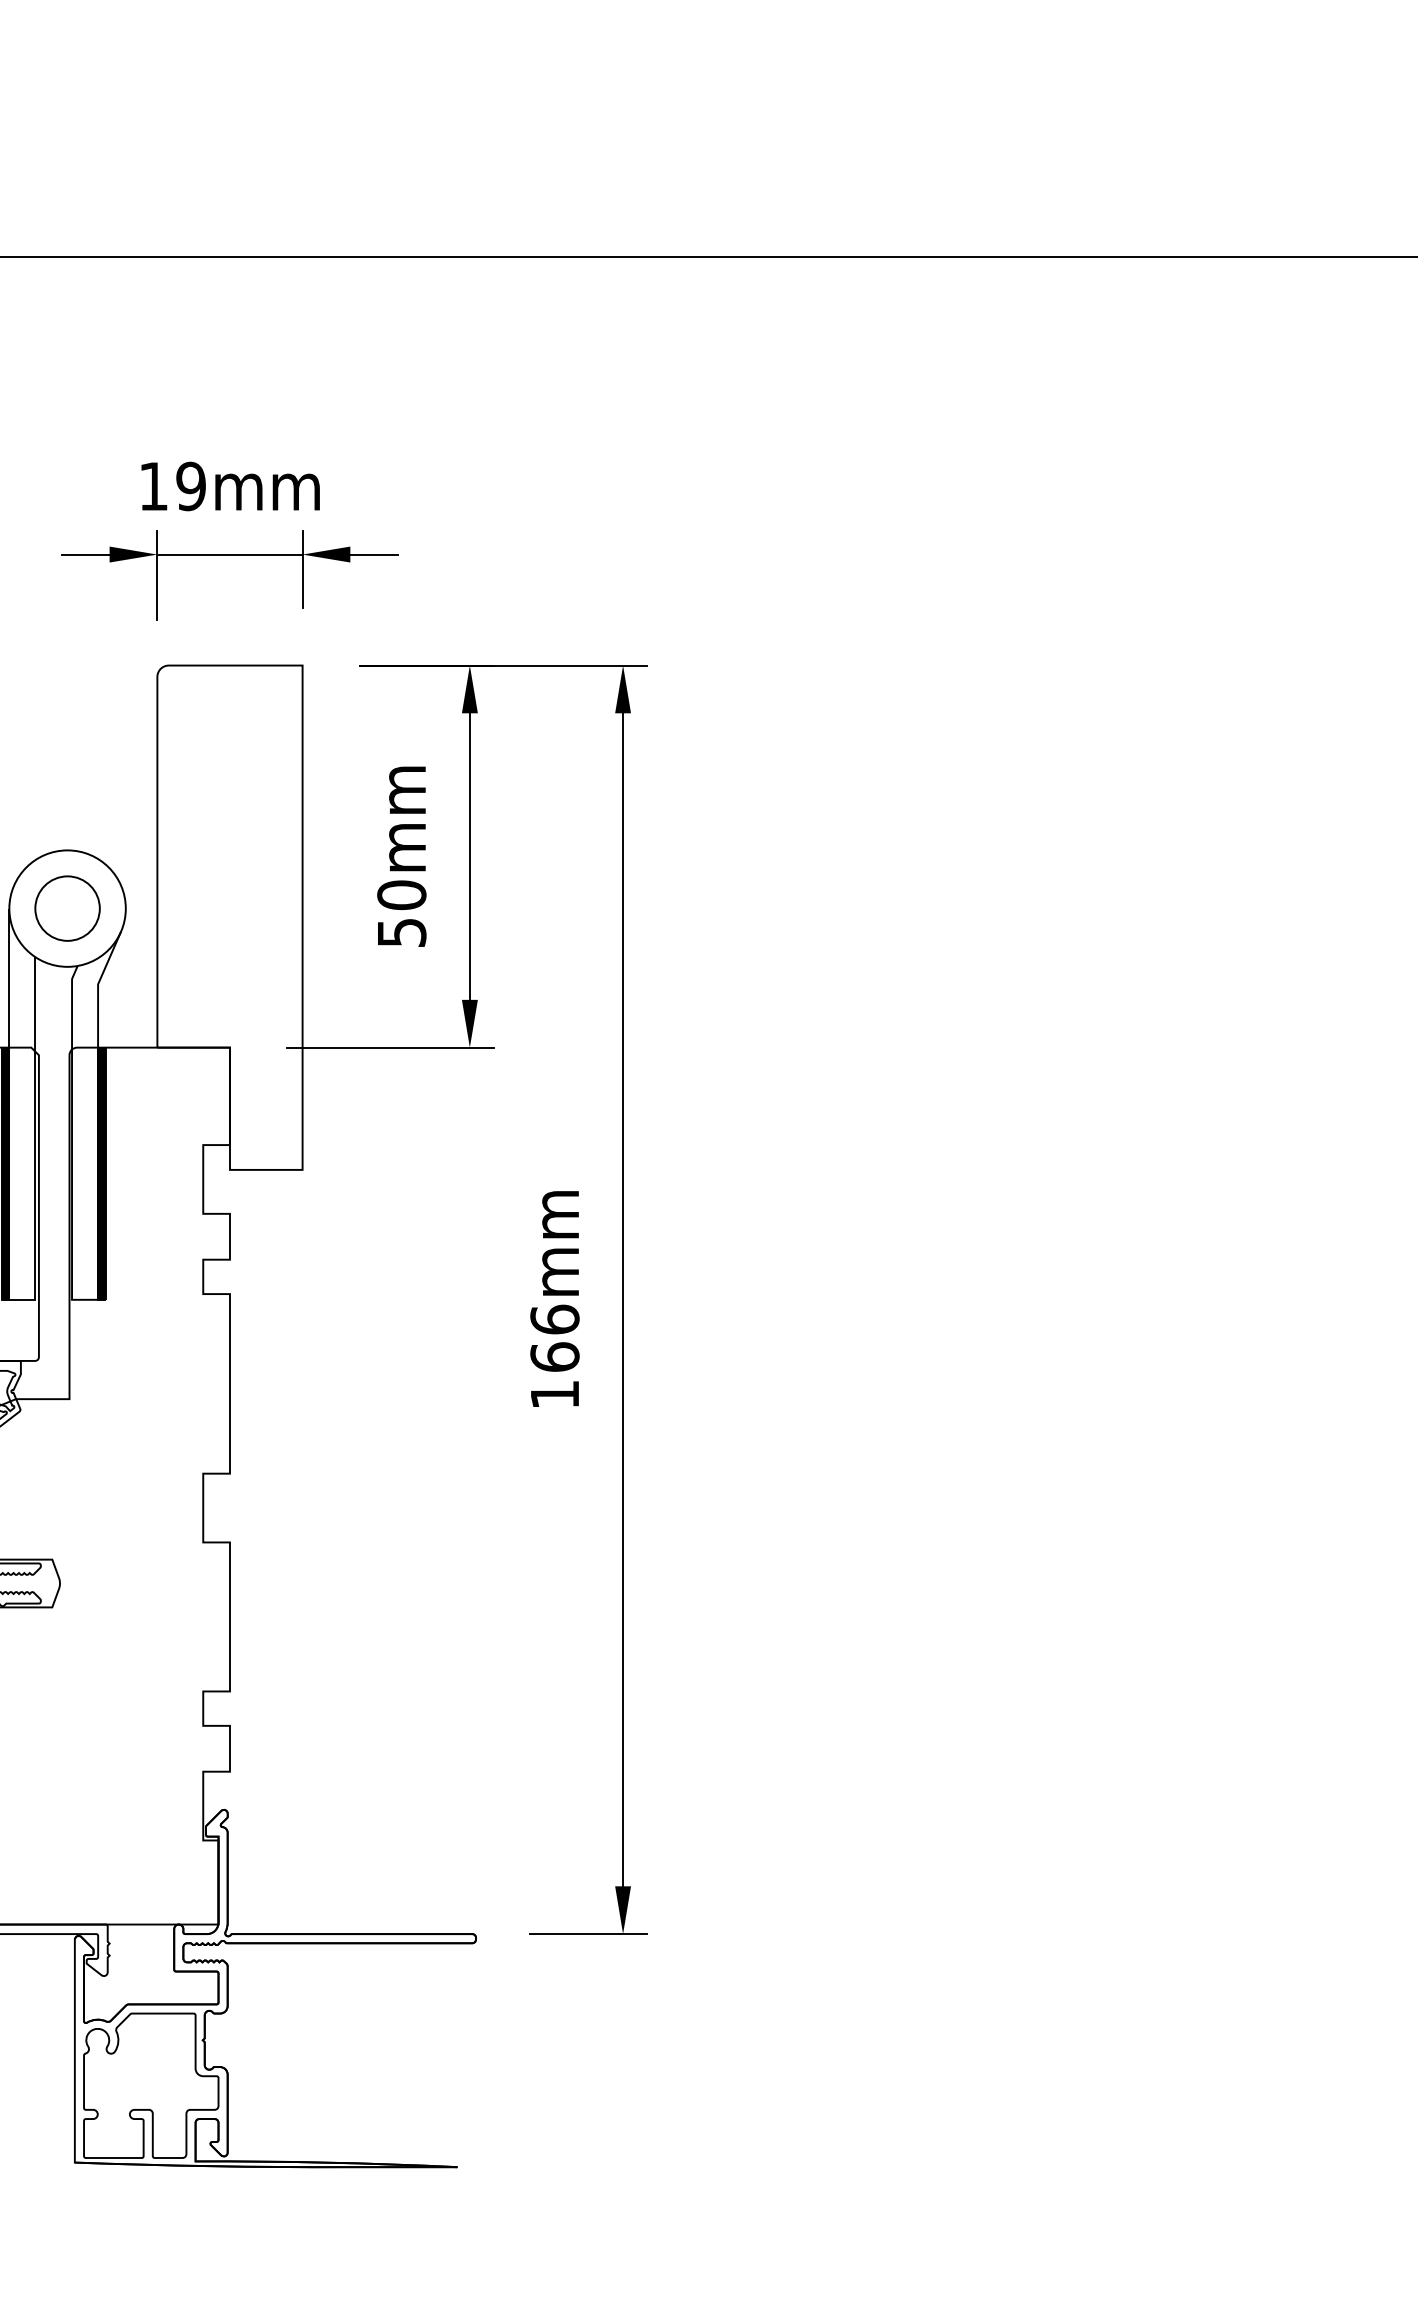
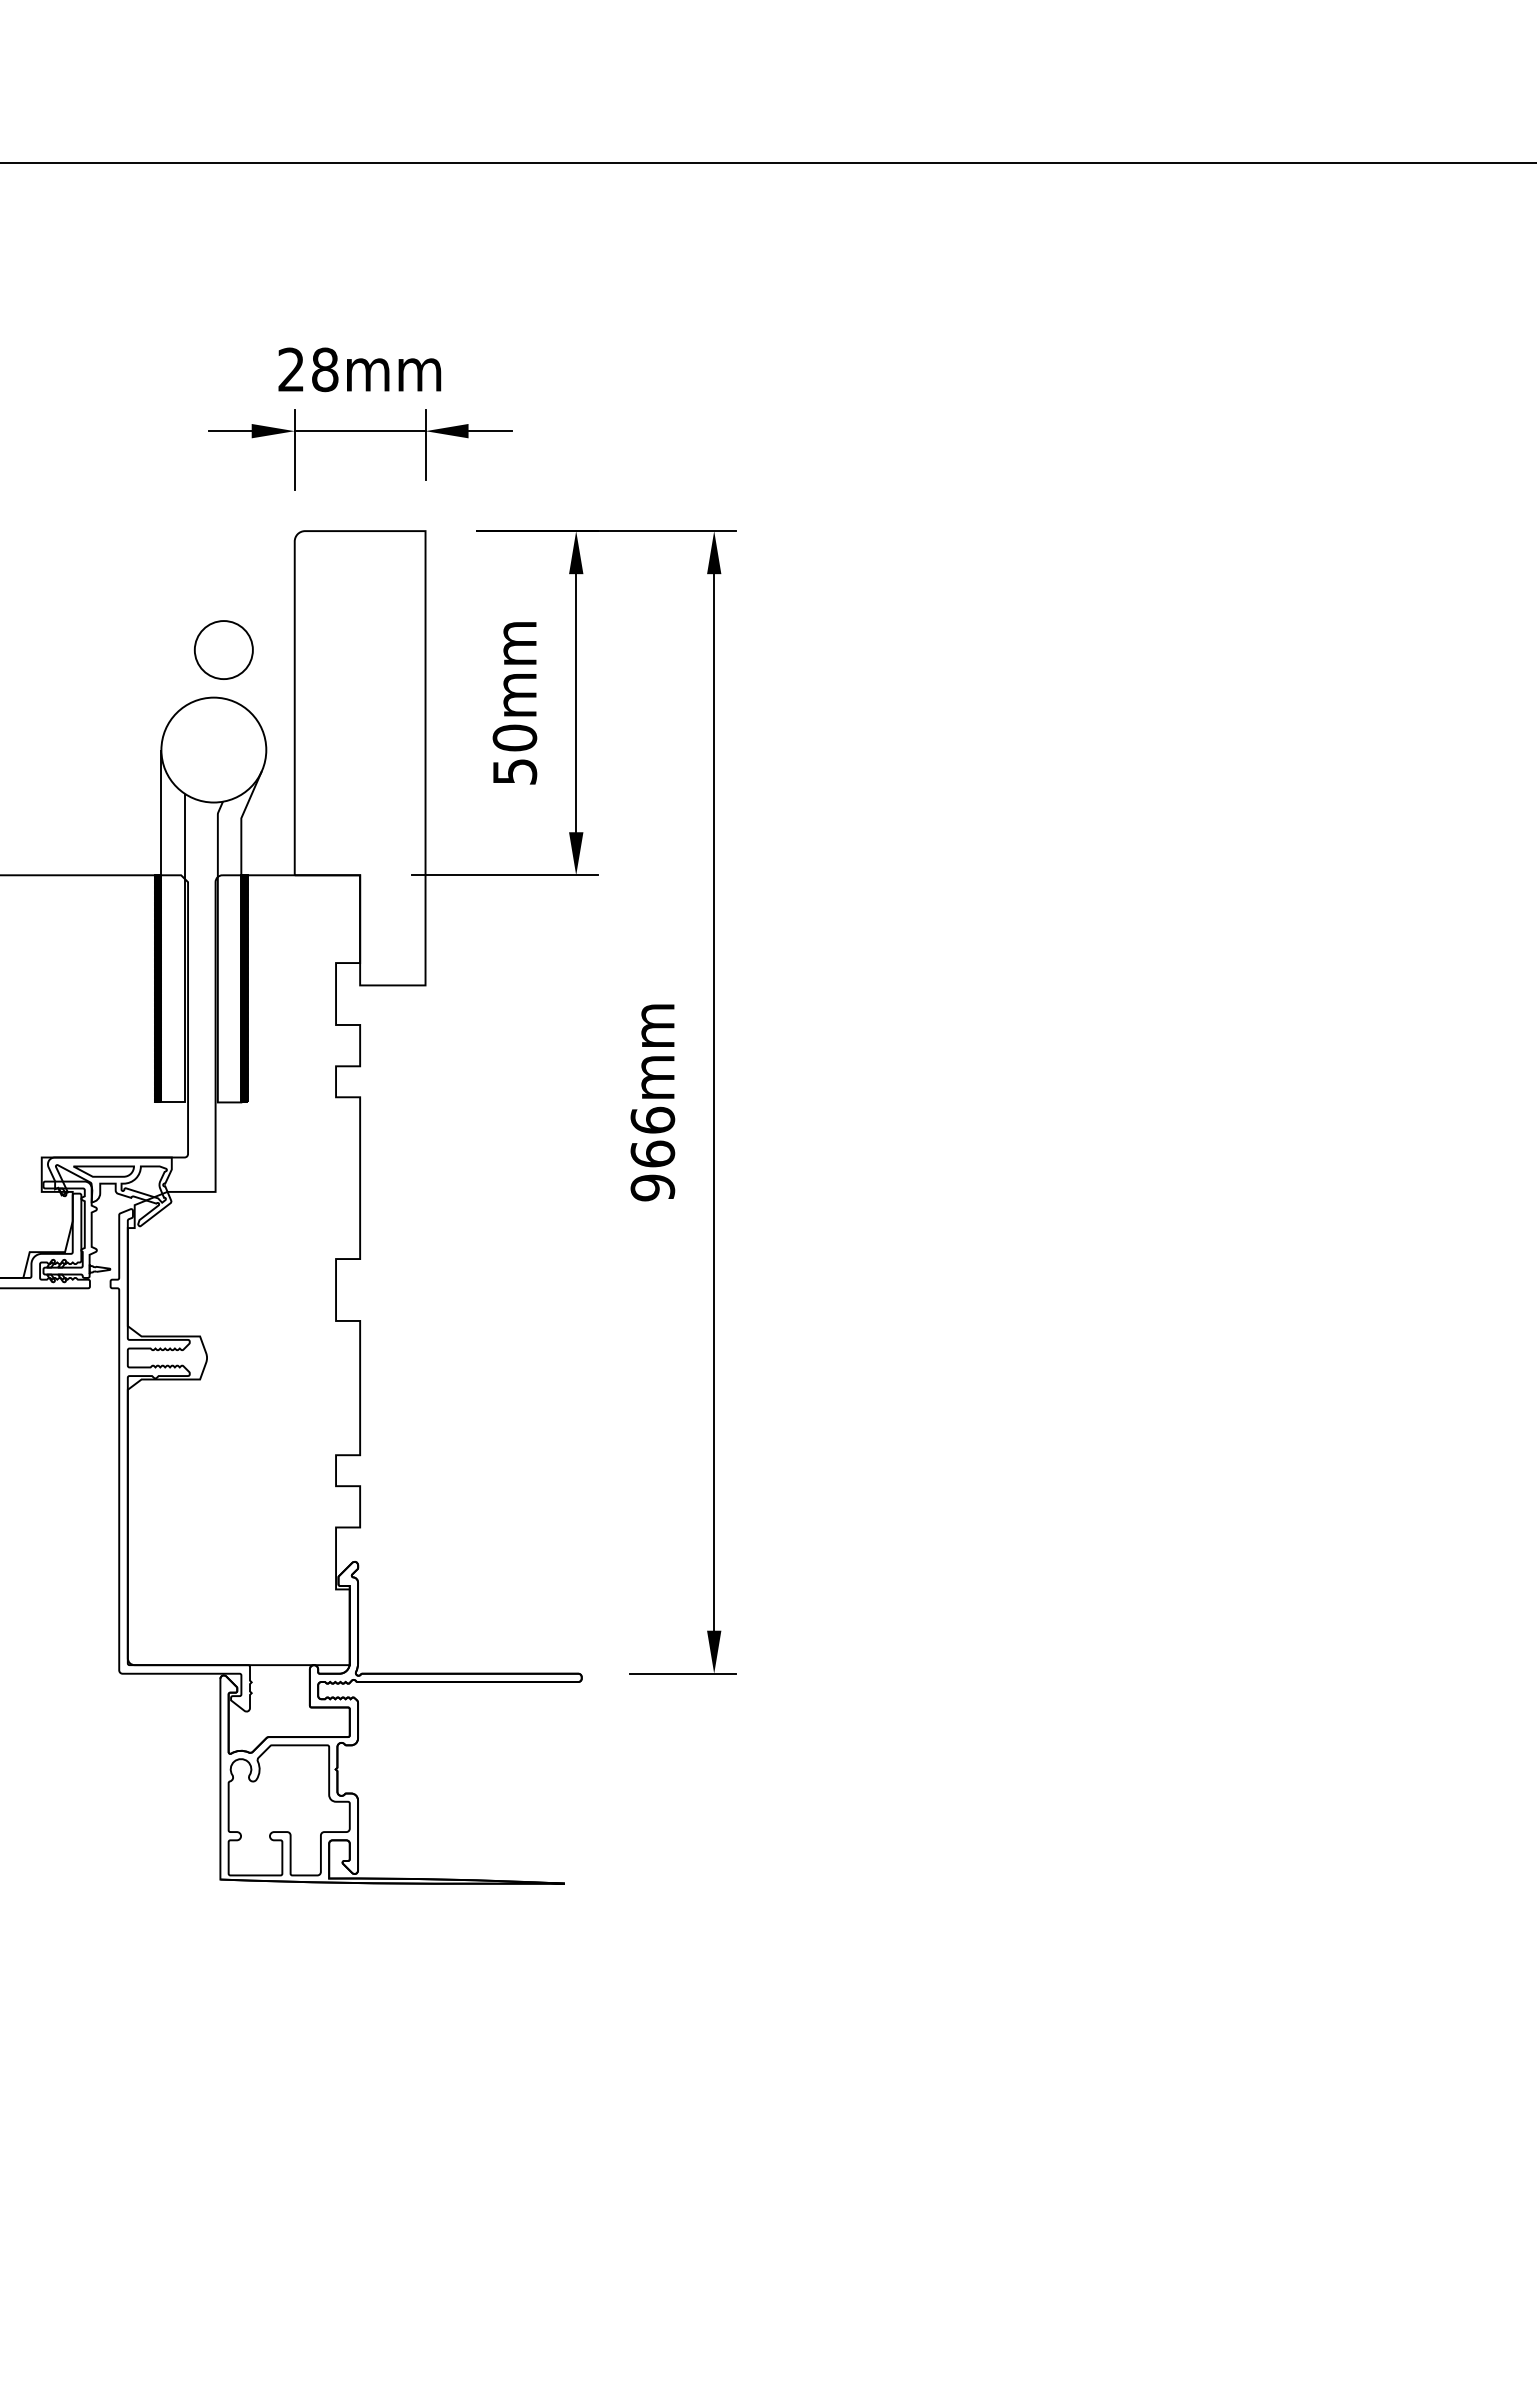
text: (172, 486) -> (308, 369), 19mm -> 28mm
circle: (67, 907) -> (223, 649), moved
text: (554, 1394) -> (652, 1187), 166mm -> 966mm

